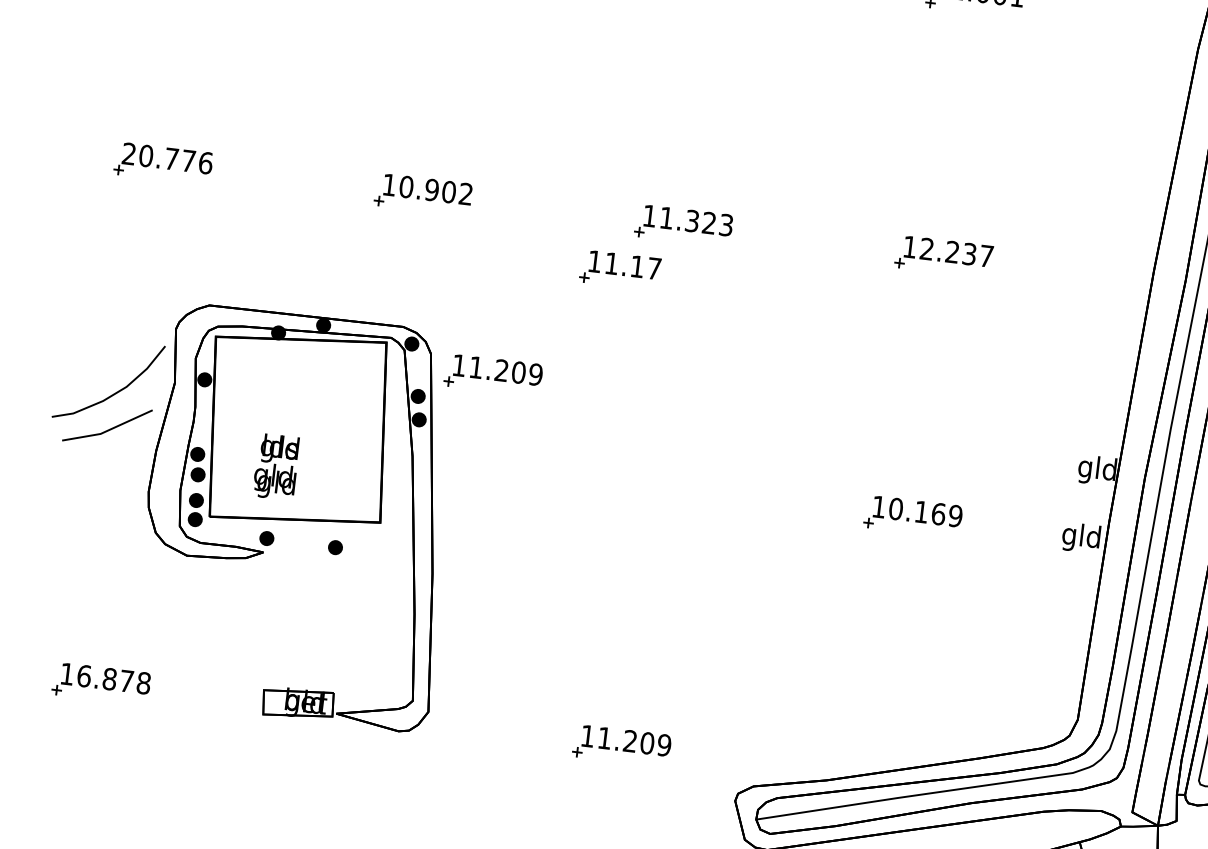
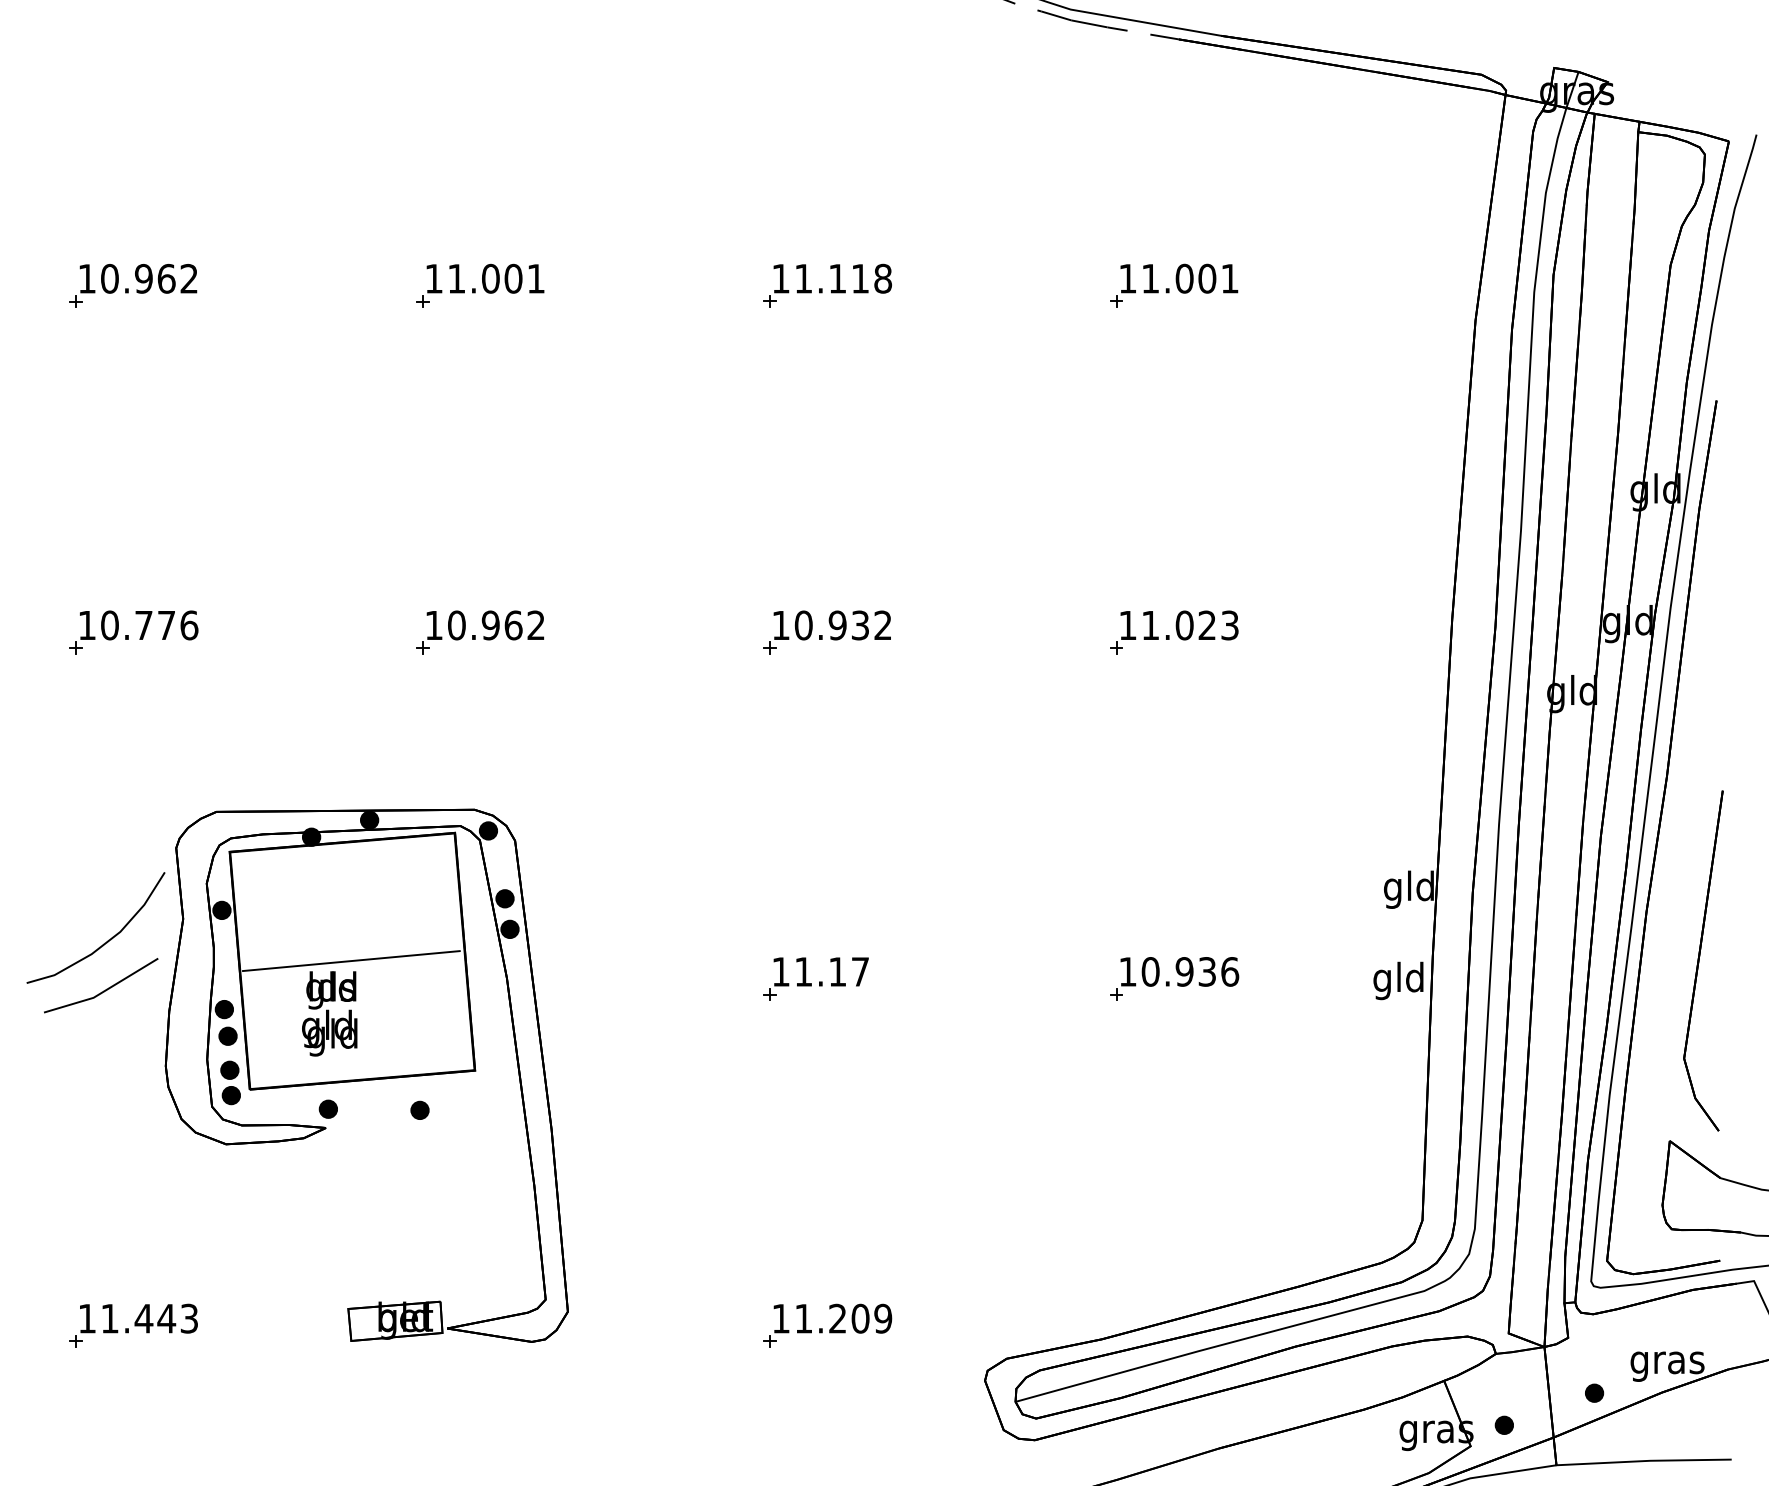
text: (128, 153) -> (86, 624), 20.776 -> 10.776
text: (449, 192) -> (513, 625), 10.902 -> 10.962
text: (695, 221) -> (842, 625), 11.323 -> 10.932
text: (956, 252) -> (1190, 625), 12.237 -> 11.023
part: (620, 269) -> (815, 978), moved
part: (493, 374) -> (600, 858), removed
line: (297, 429) -> (351, 961), added
text: (938, 513) -> (1207, 971), 10.169 -> 10.936
text: (113, 679) -> (149, 1318), 16.878 -> 11.443

